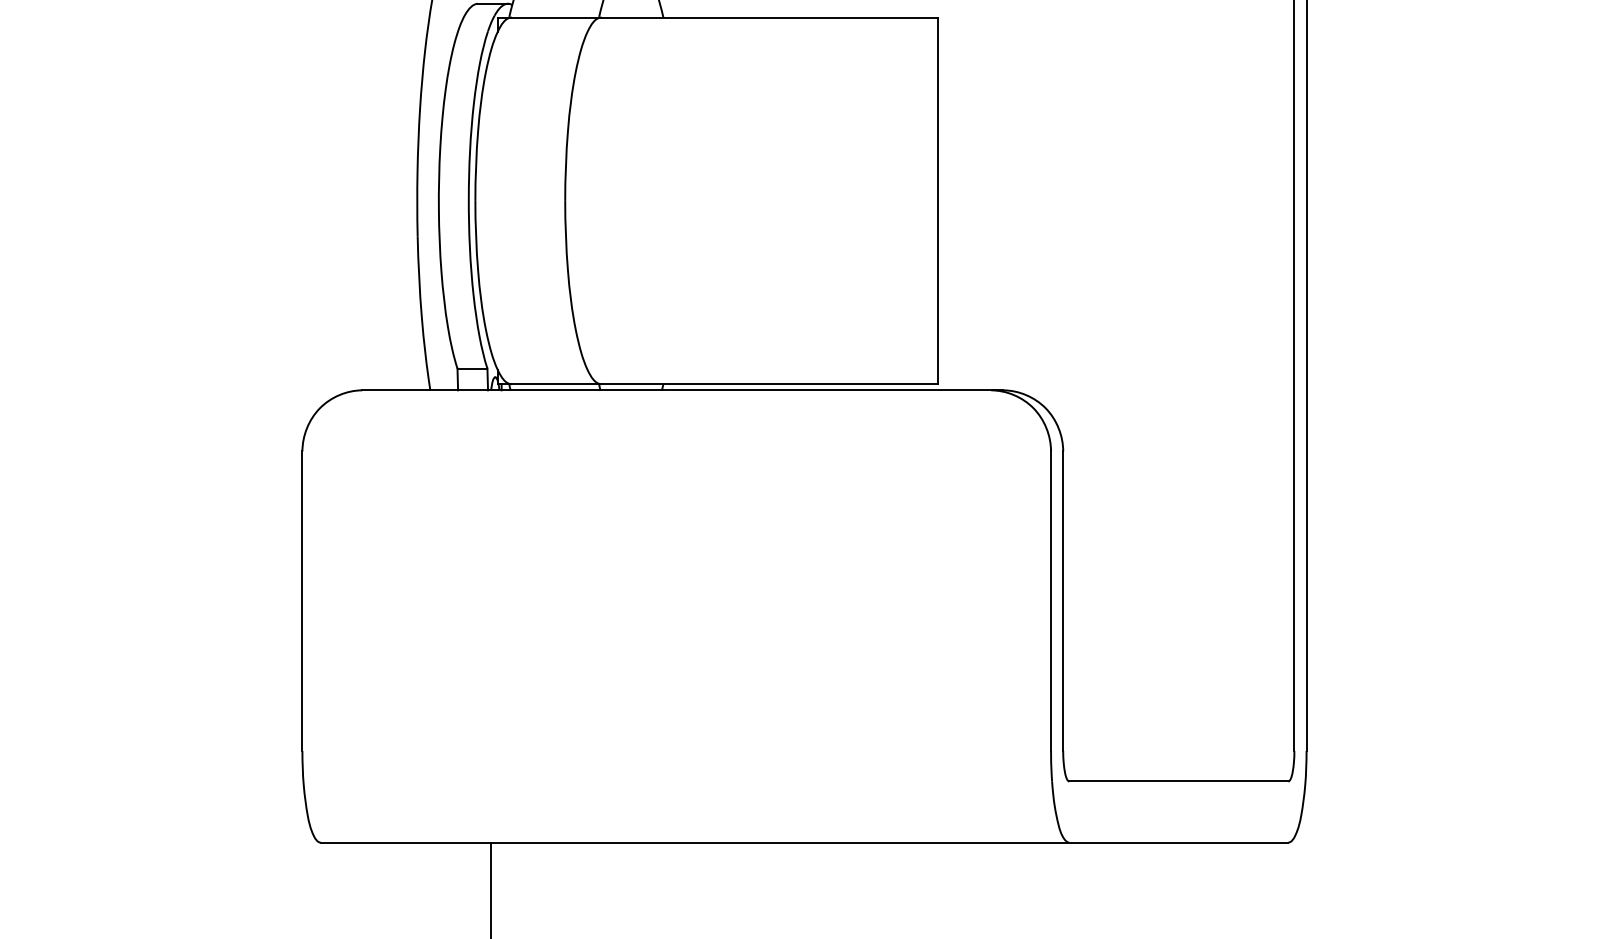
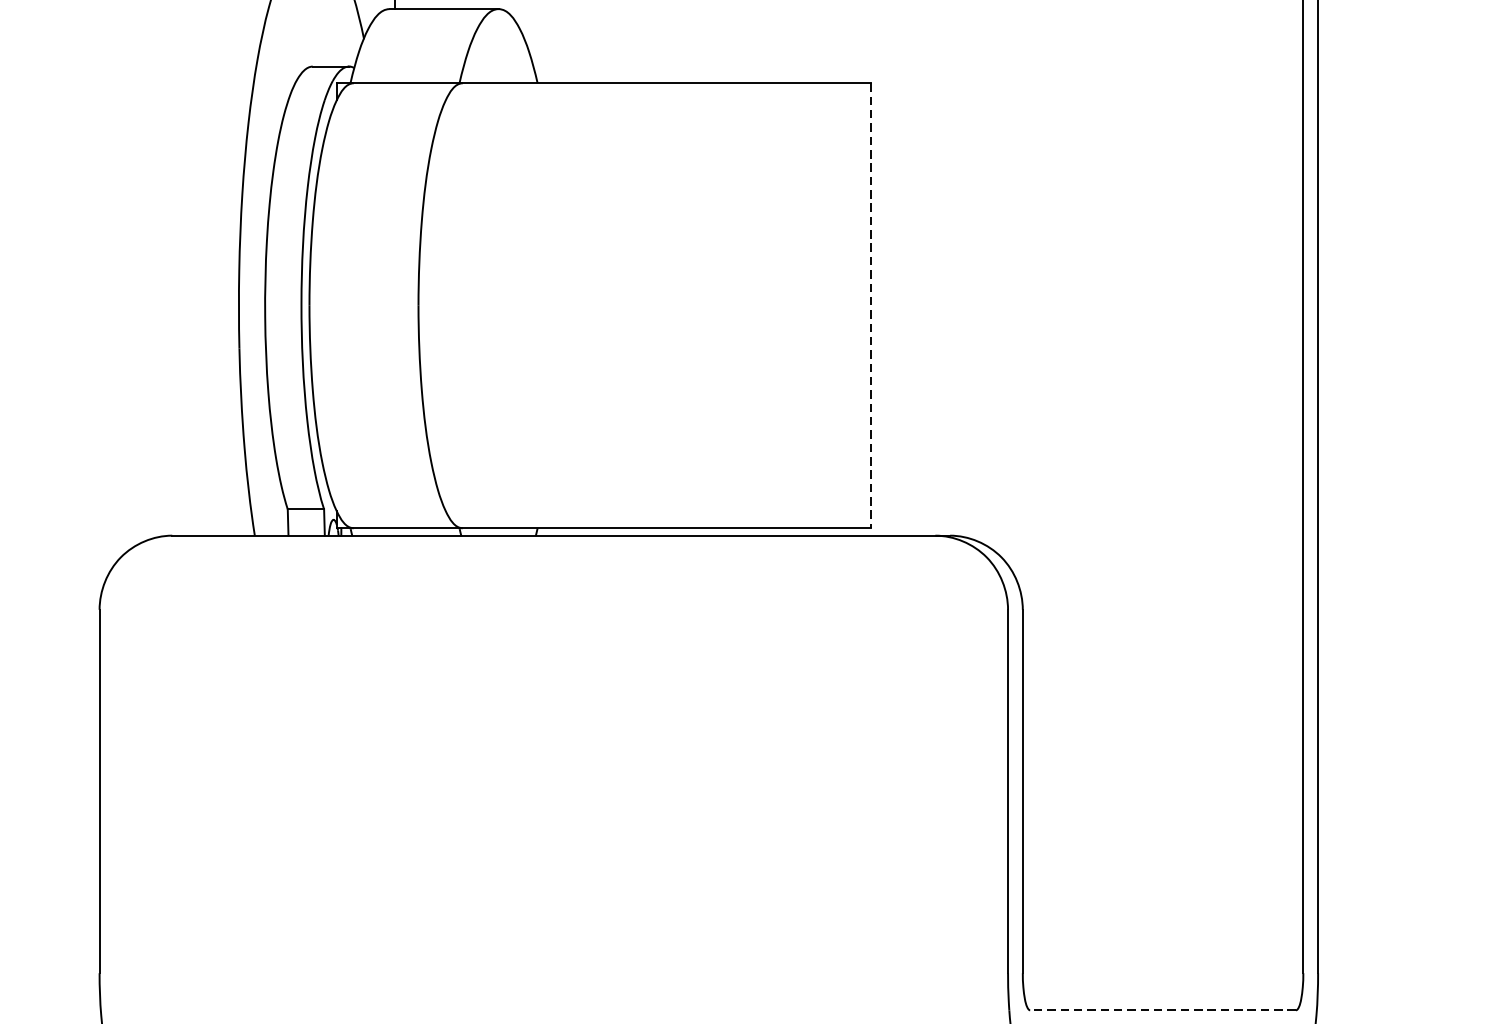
line: (937, 201) -> (870, 306), solid -> dashed
line: (1178, 781) -> (1162, 1010), solid -> dashed

